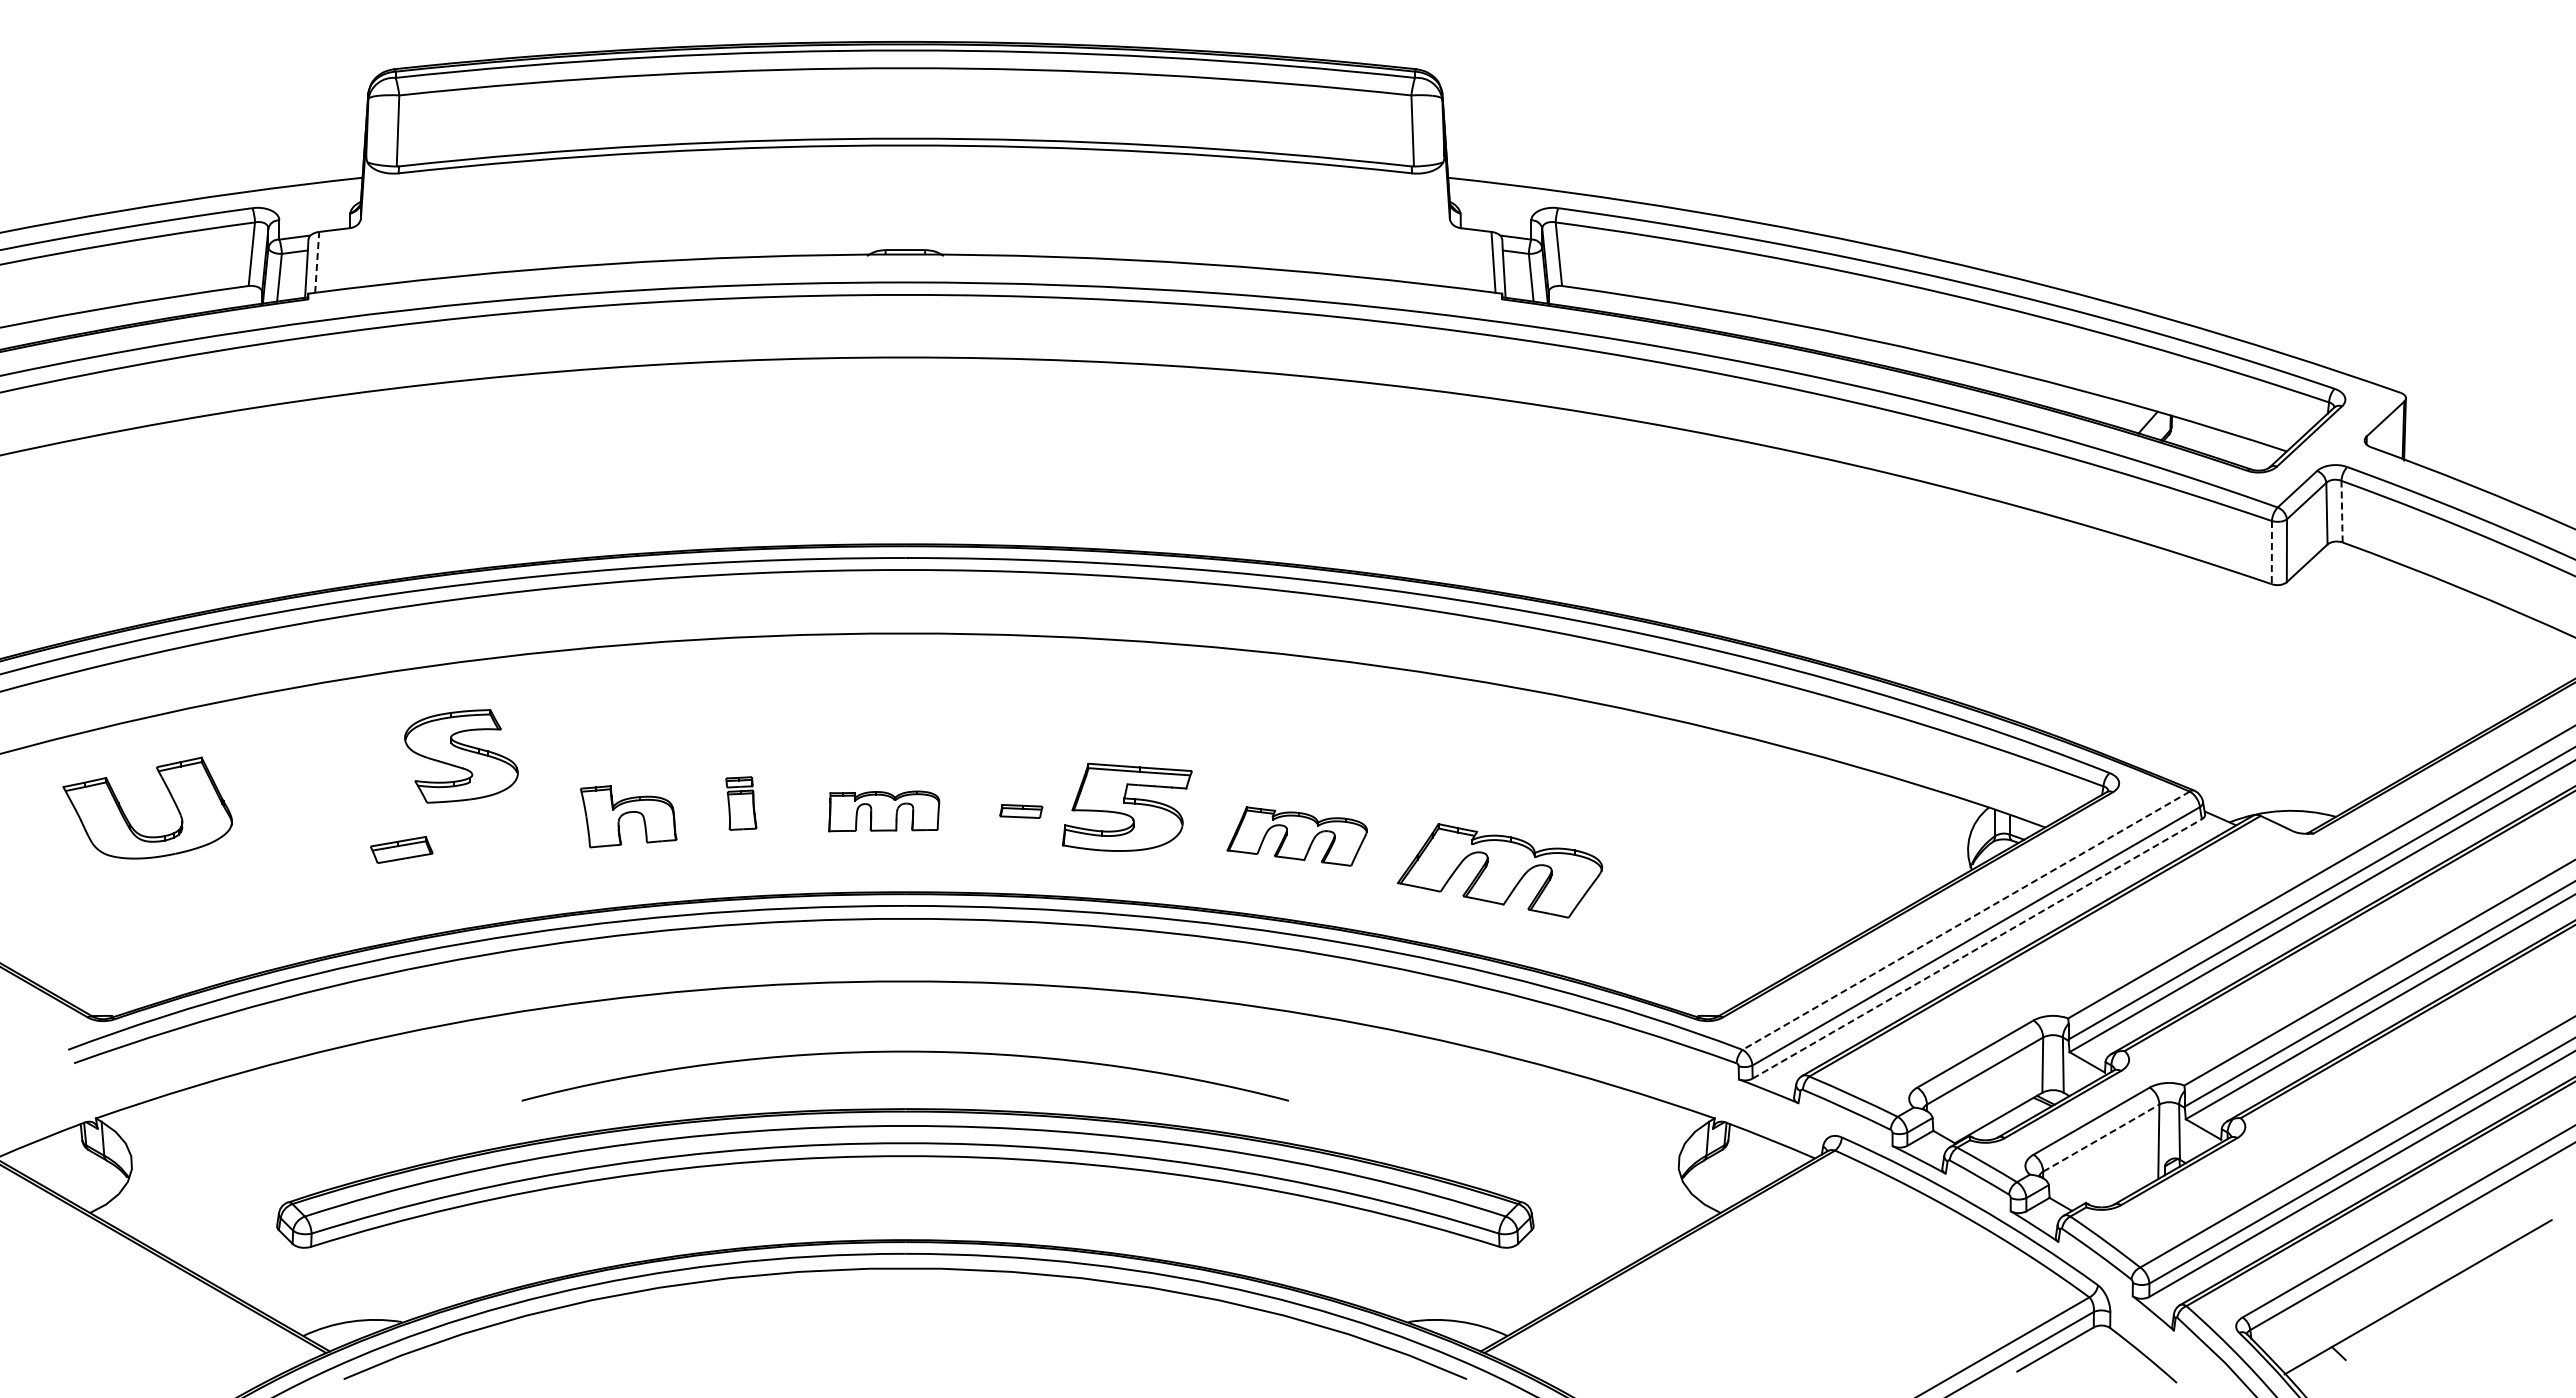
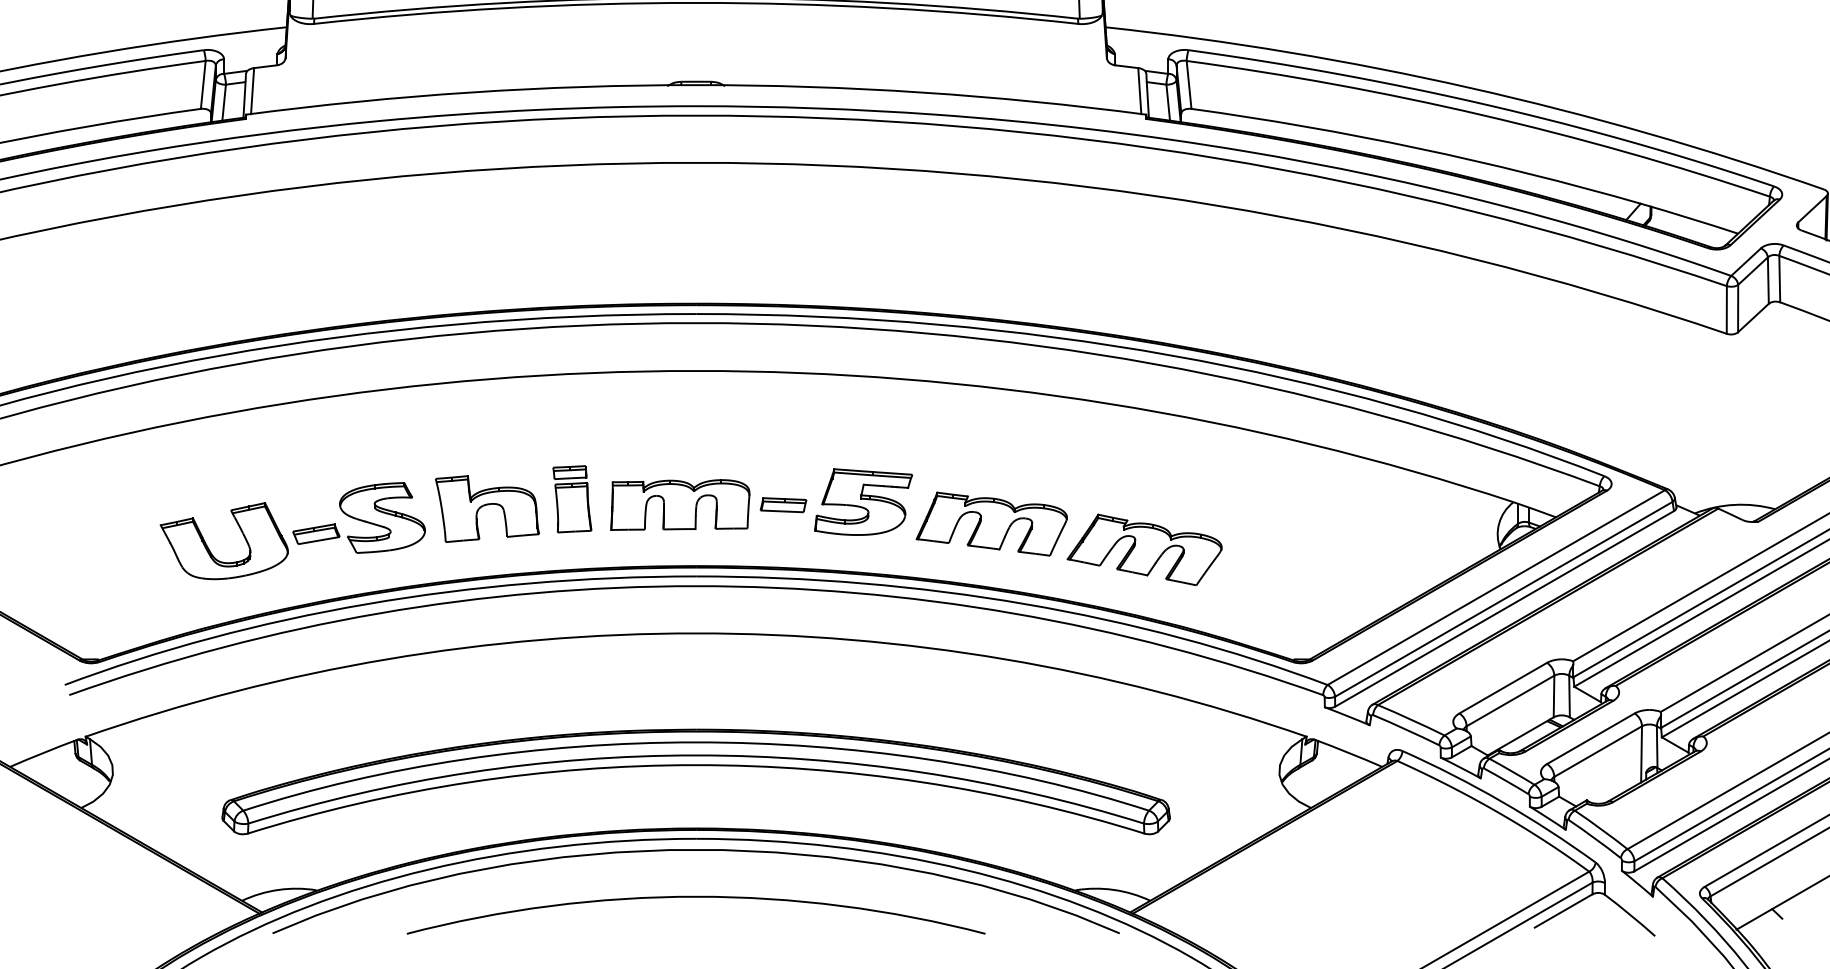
line: (317, 262) -> (252, 91), dashed -> solid
line: (2342, 511) -> (1780, 278), dashed -> solid
line: (2271, 552) -> (1726, 309), dashed -> solid
part: (461, 756) -> (382, 518), moved
part: (741, 803) -> (572, 499), size x1.67
part: (883, 811) -> (679, 505), size x1.67
part: (1021, 811) -> (783, 505), size x1.43
part: (628, 816) -> (487, 508), size x1.43
part: (128, 819) -> (209, 549), moved
part: (1296, 836) -> (991, 524), size x1.43
line: (1965, 921) -> (1495, 588), dashed -> solid
line: (1977, 948) -> (1504, 608), dashed -> solid
arc: (904, 1052) -> (695, 897), moved
line: (2101, 1137) -> (1598, 751), dashed -> solid

